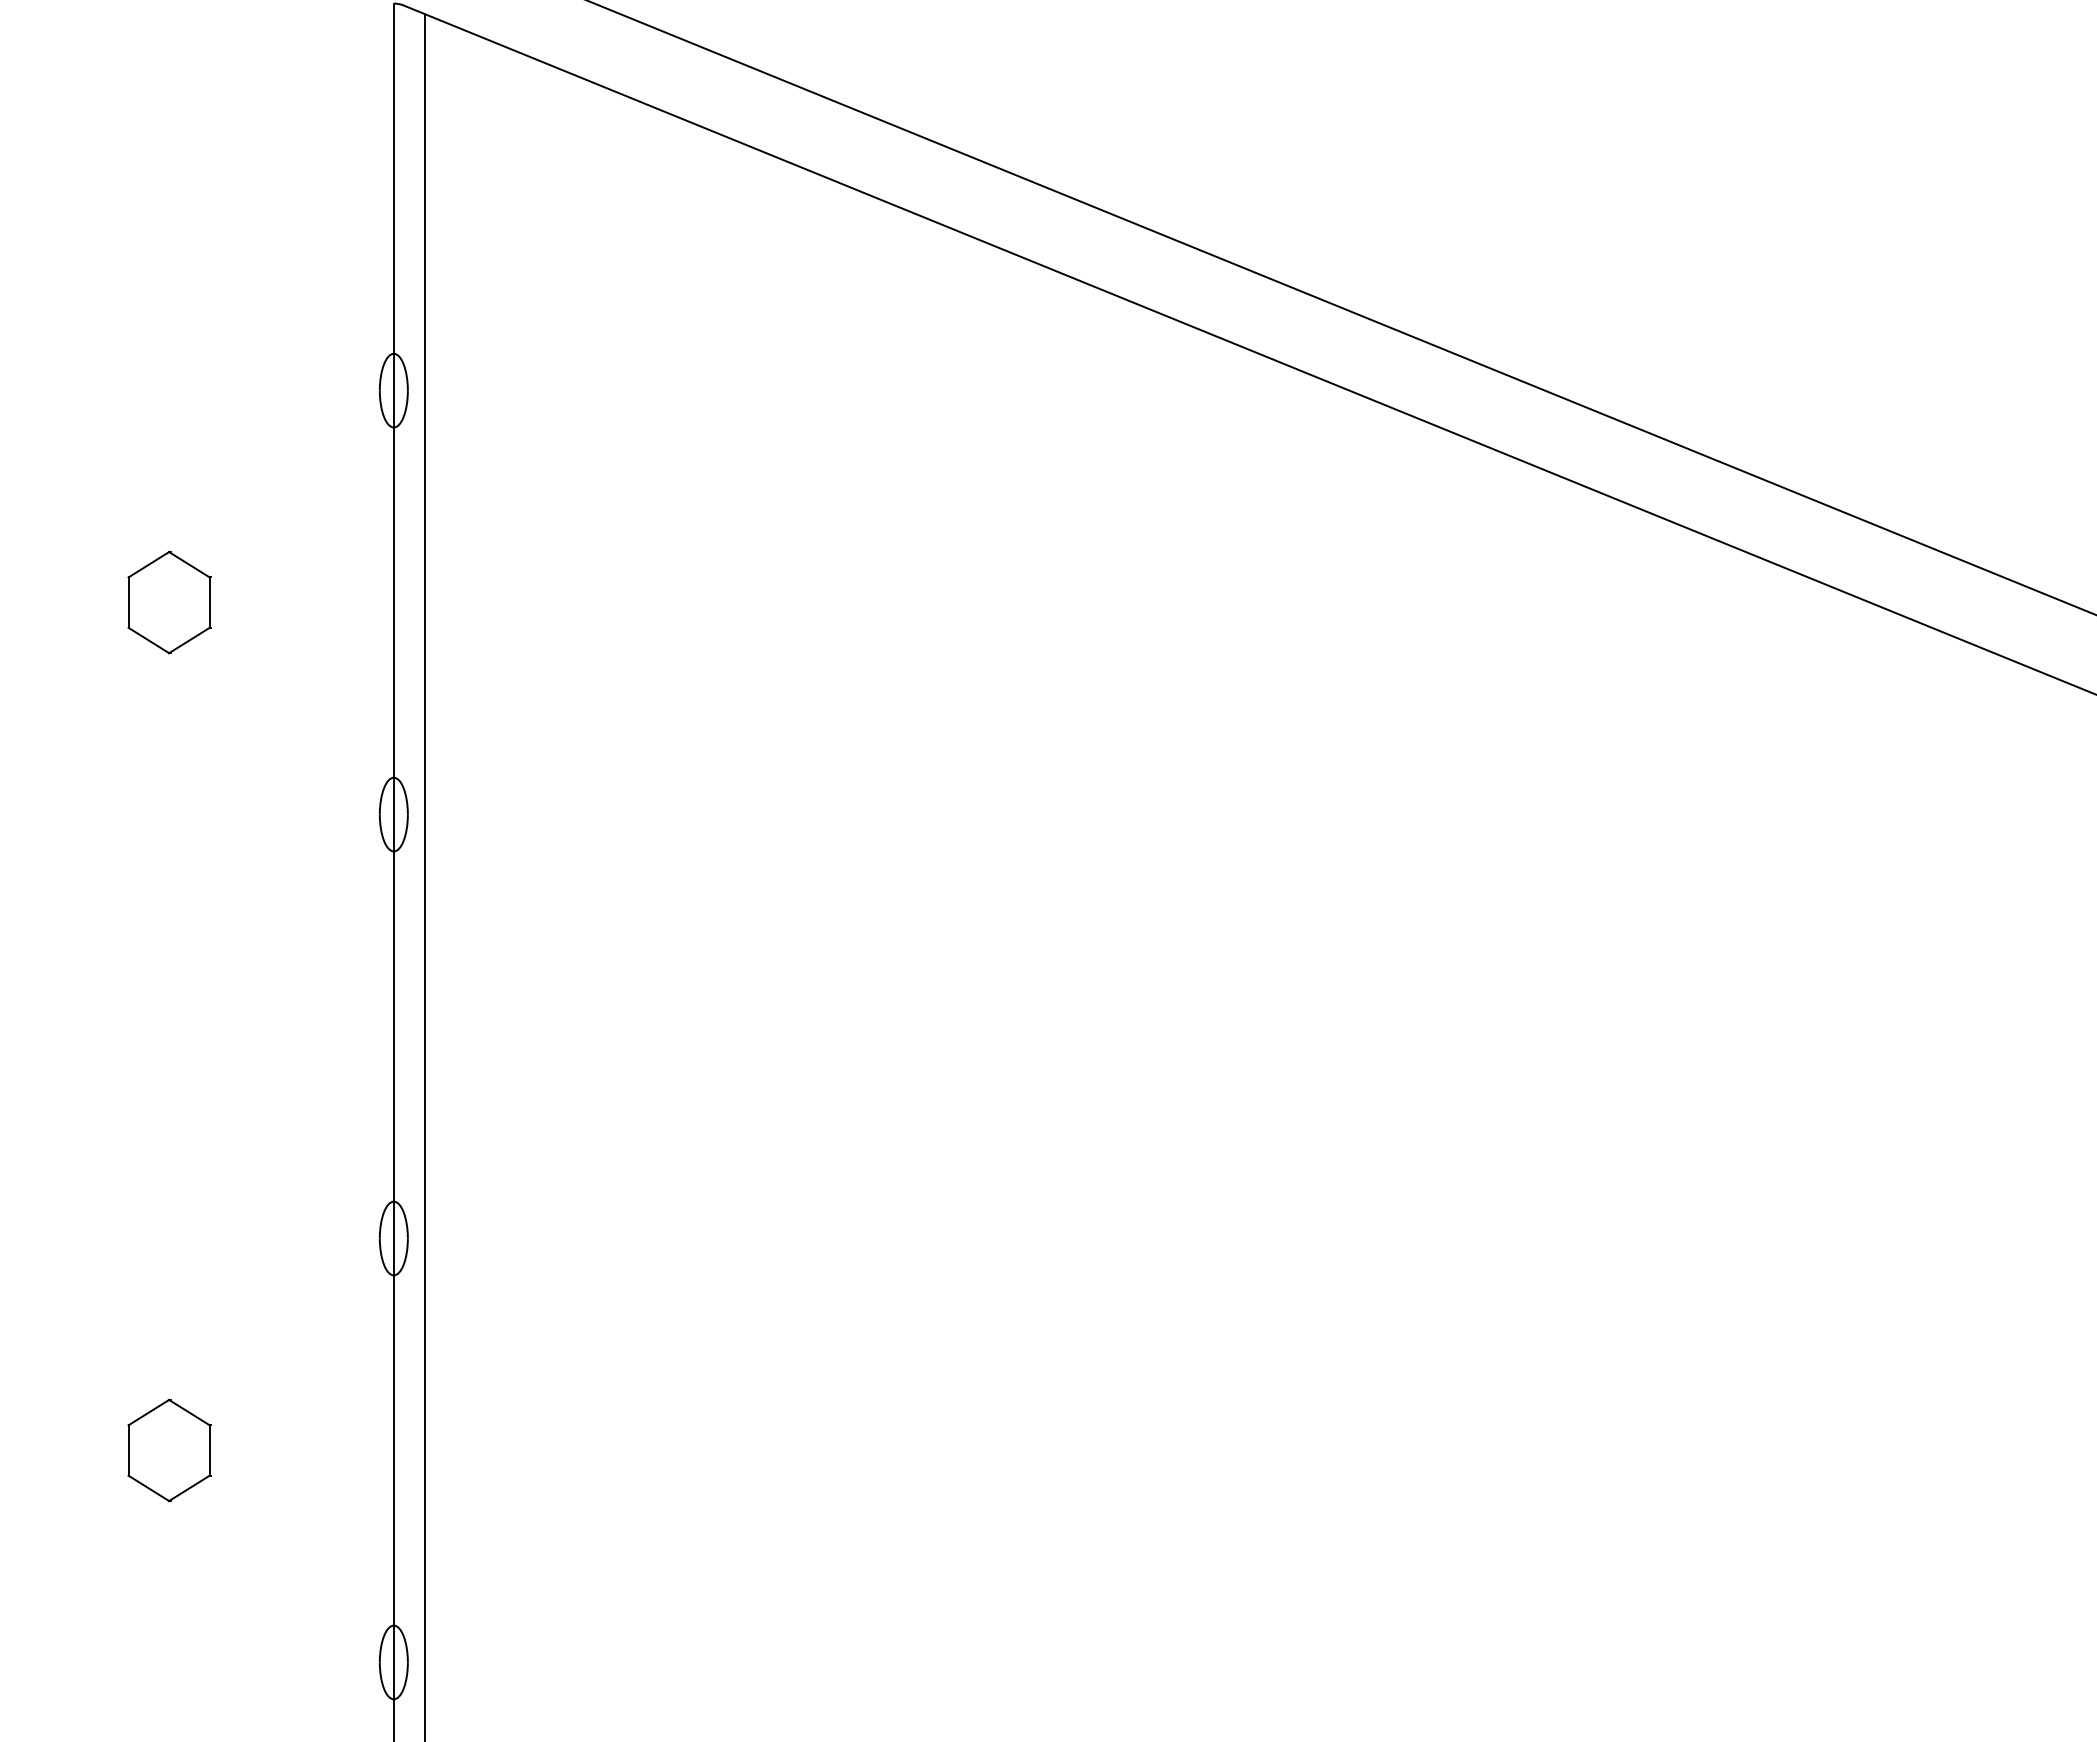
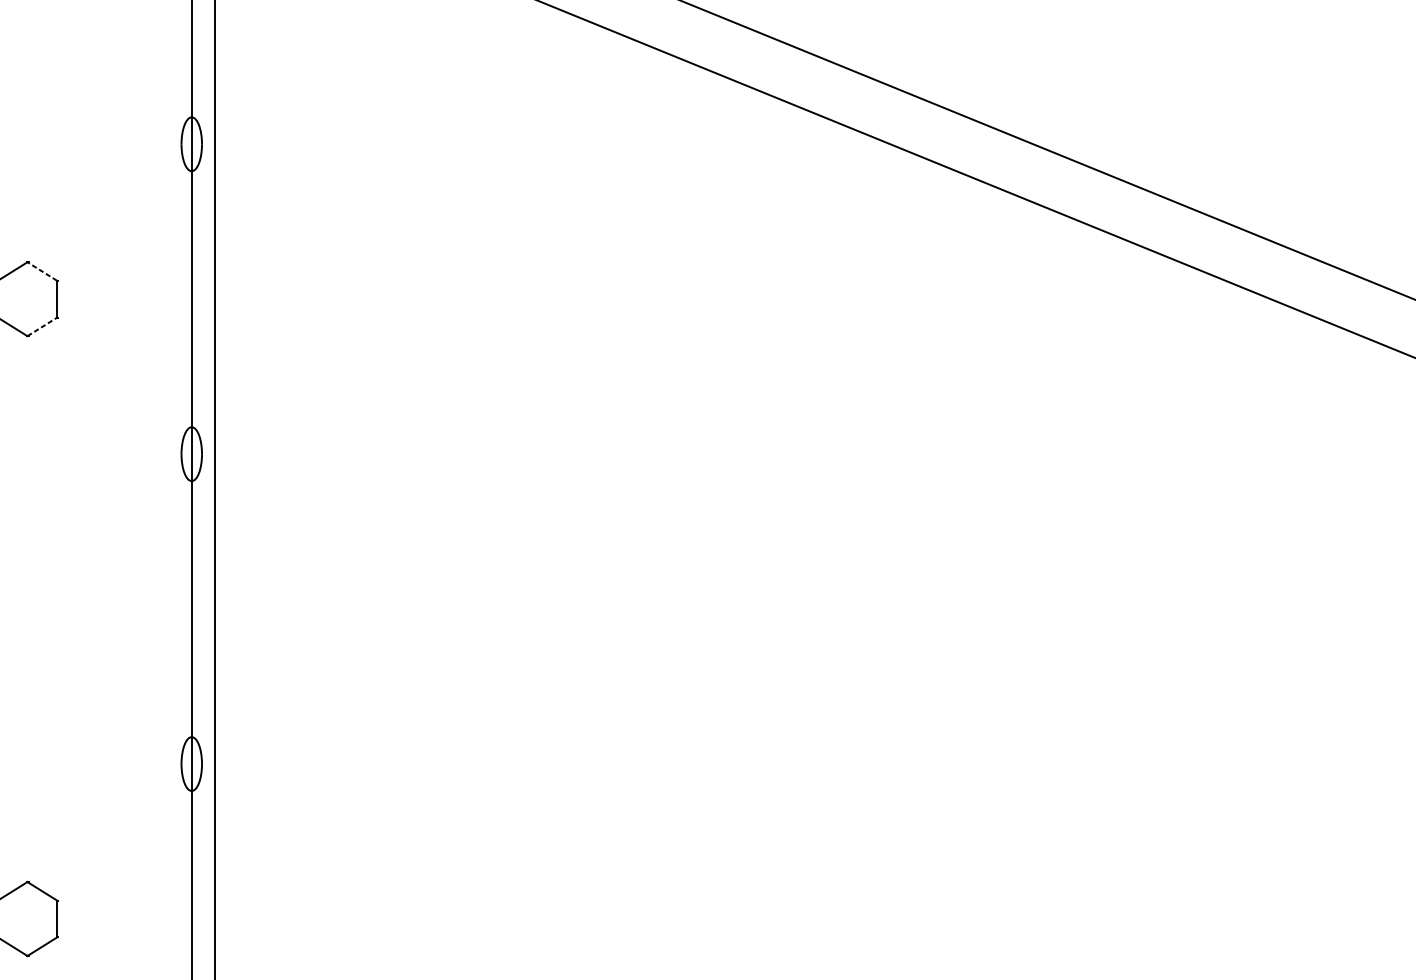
line: (189, 564) -> (42, 271), solid -> dashed
line: (189, 640) -> (42, 326), solid -> dashed

